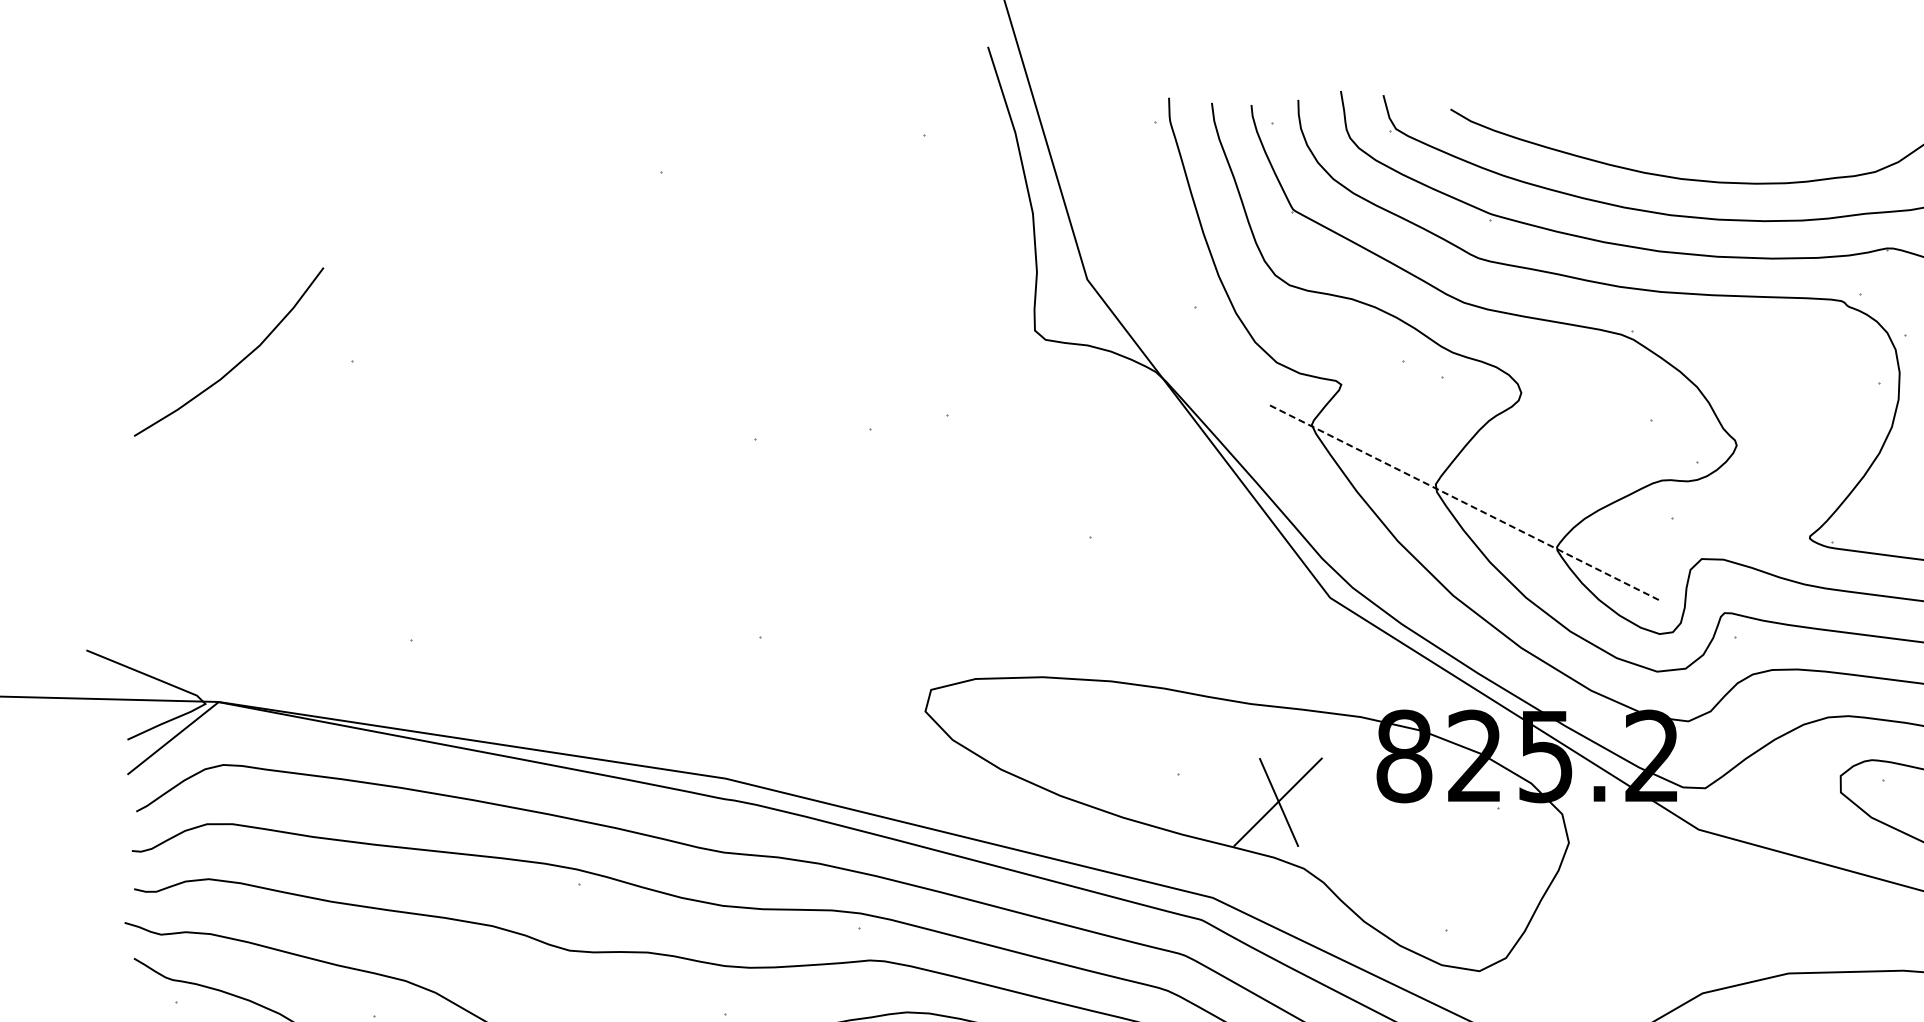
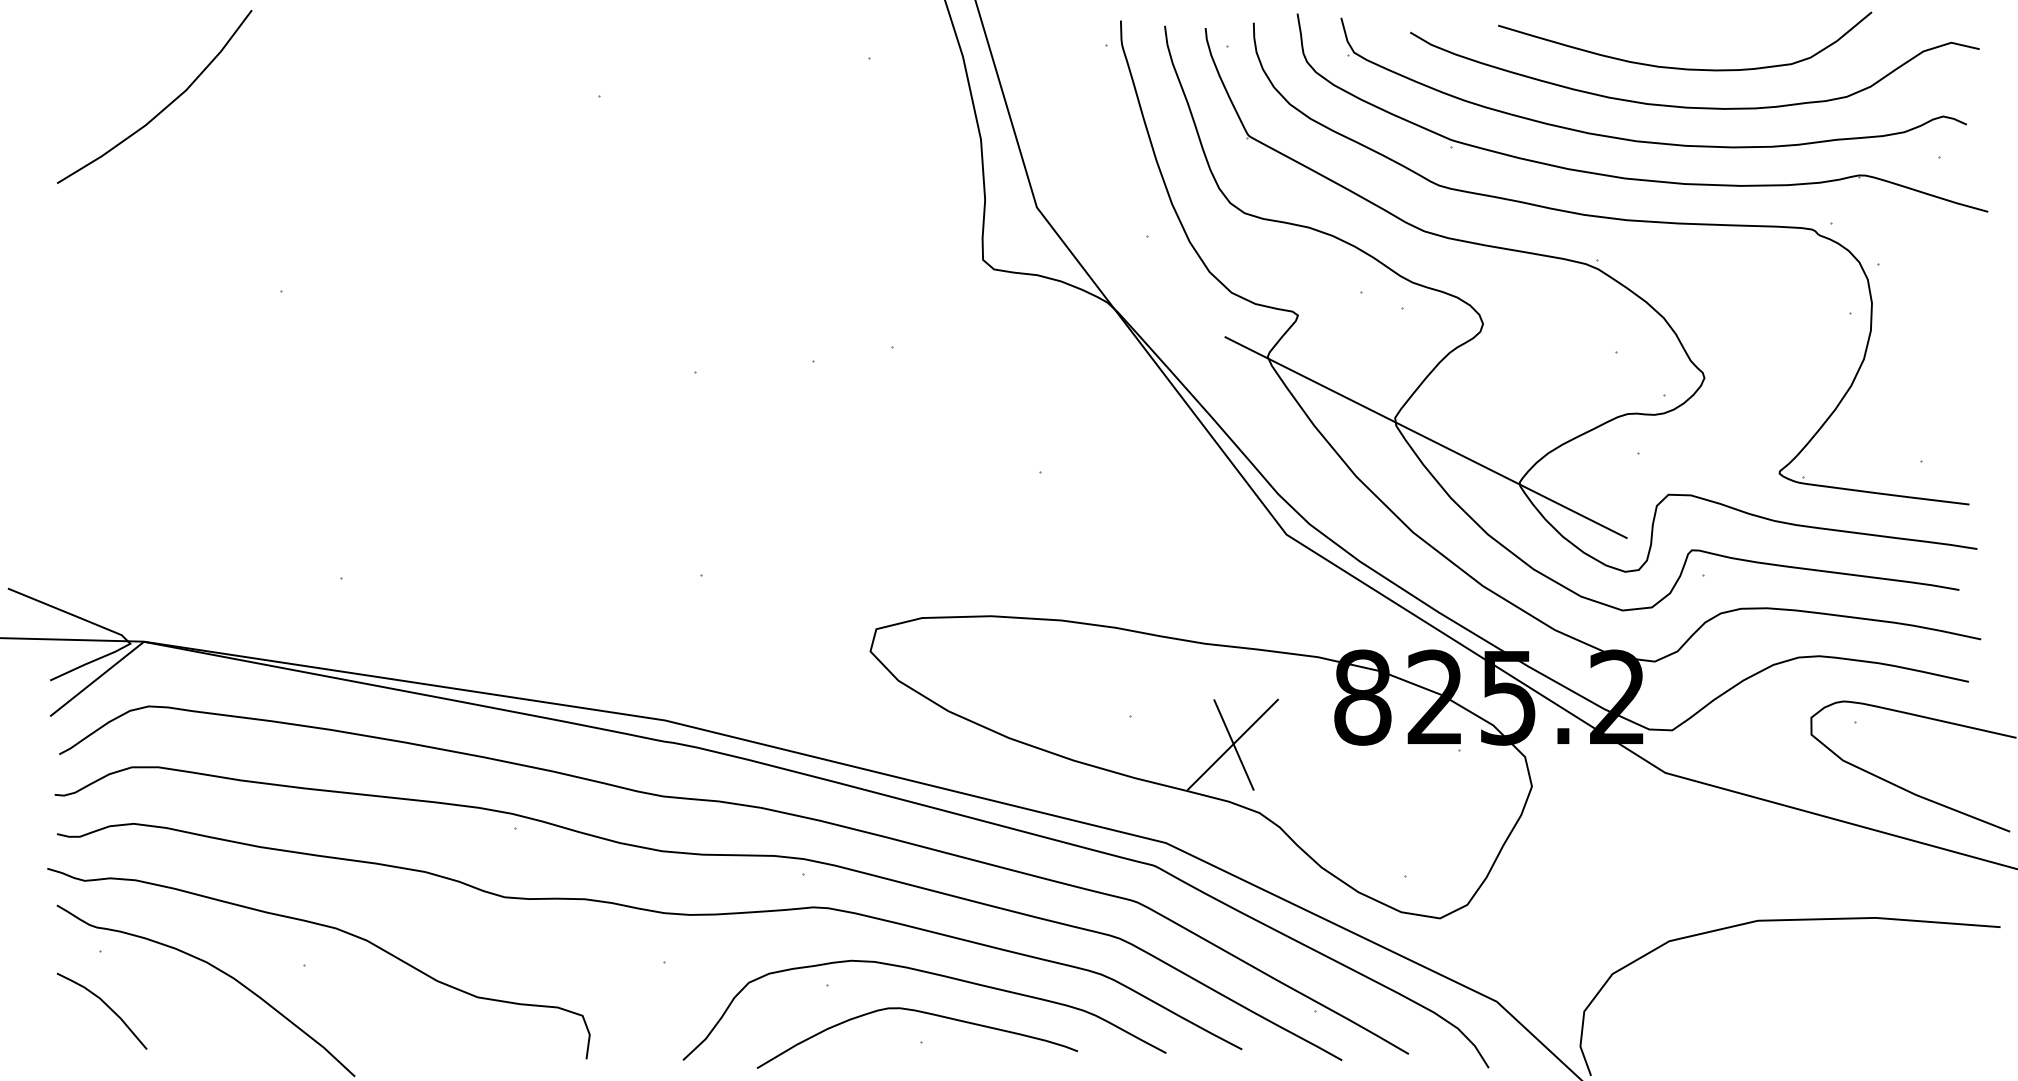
curve: (1713, 143) -> (1680, 67), added
curve: (239, 361) -> (165, 106), moved
line: (1466, 503) -> (1426, 437), dashed -> solid

